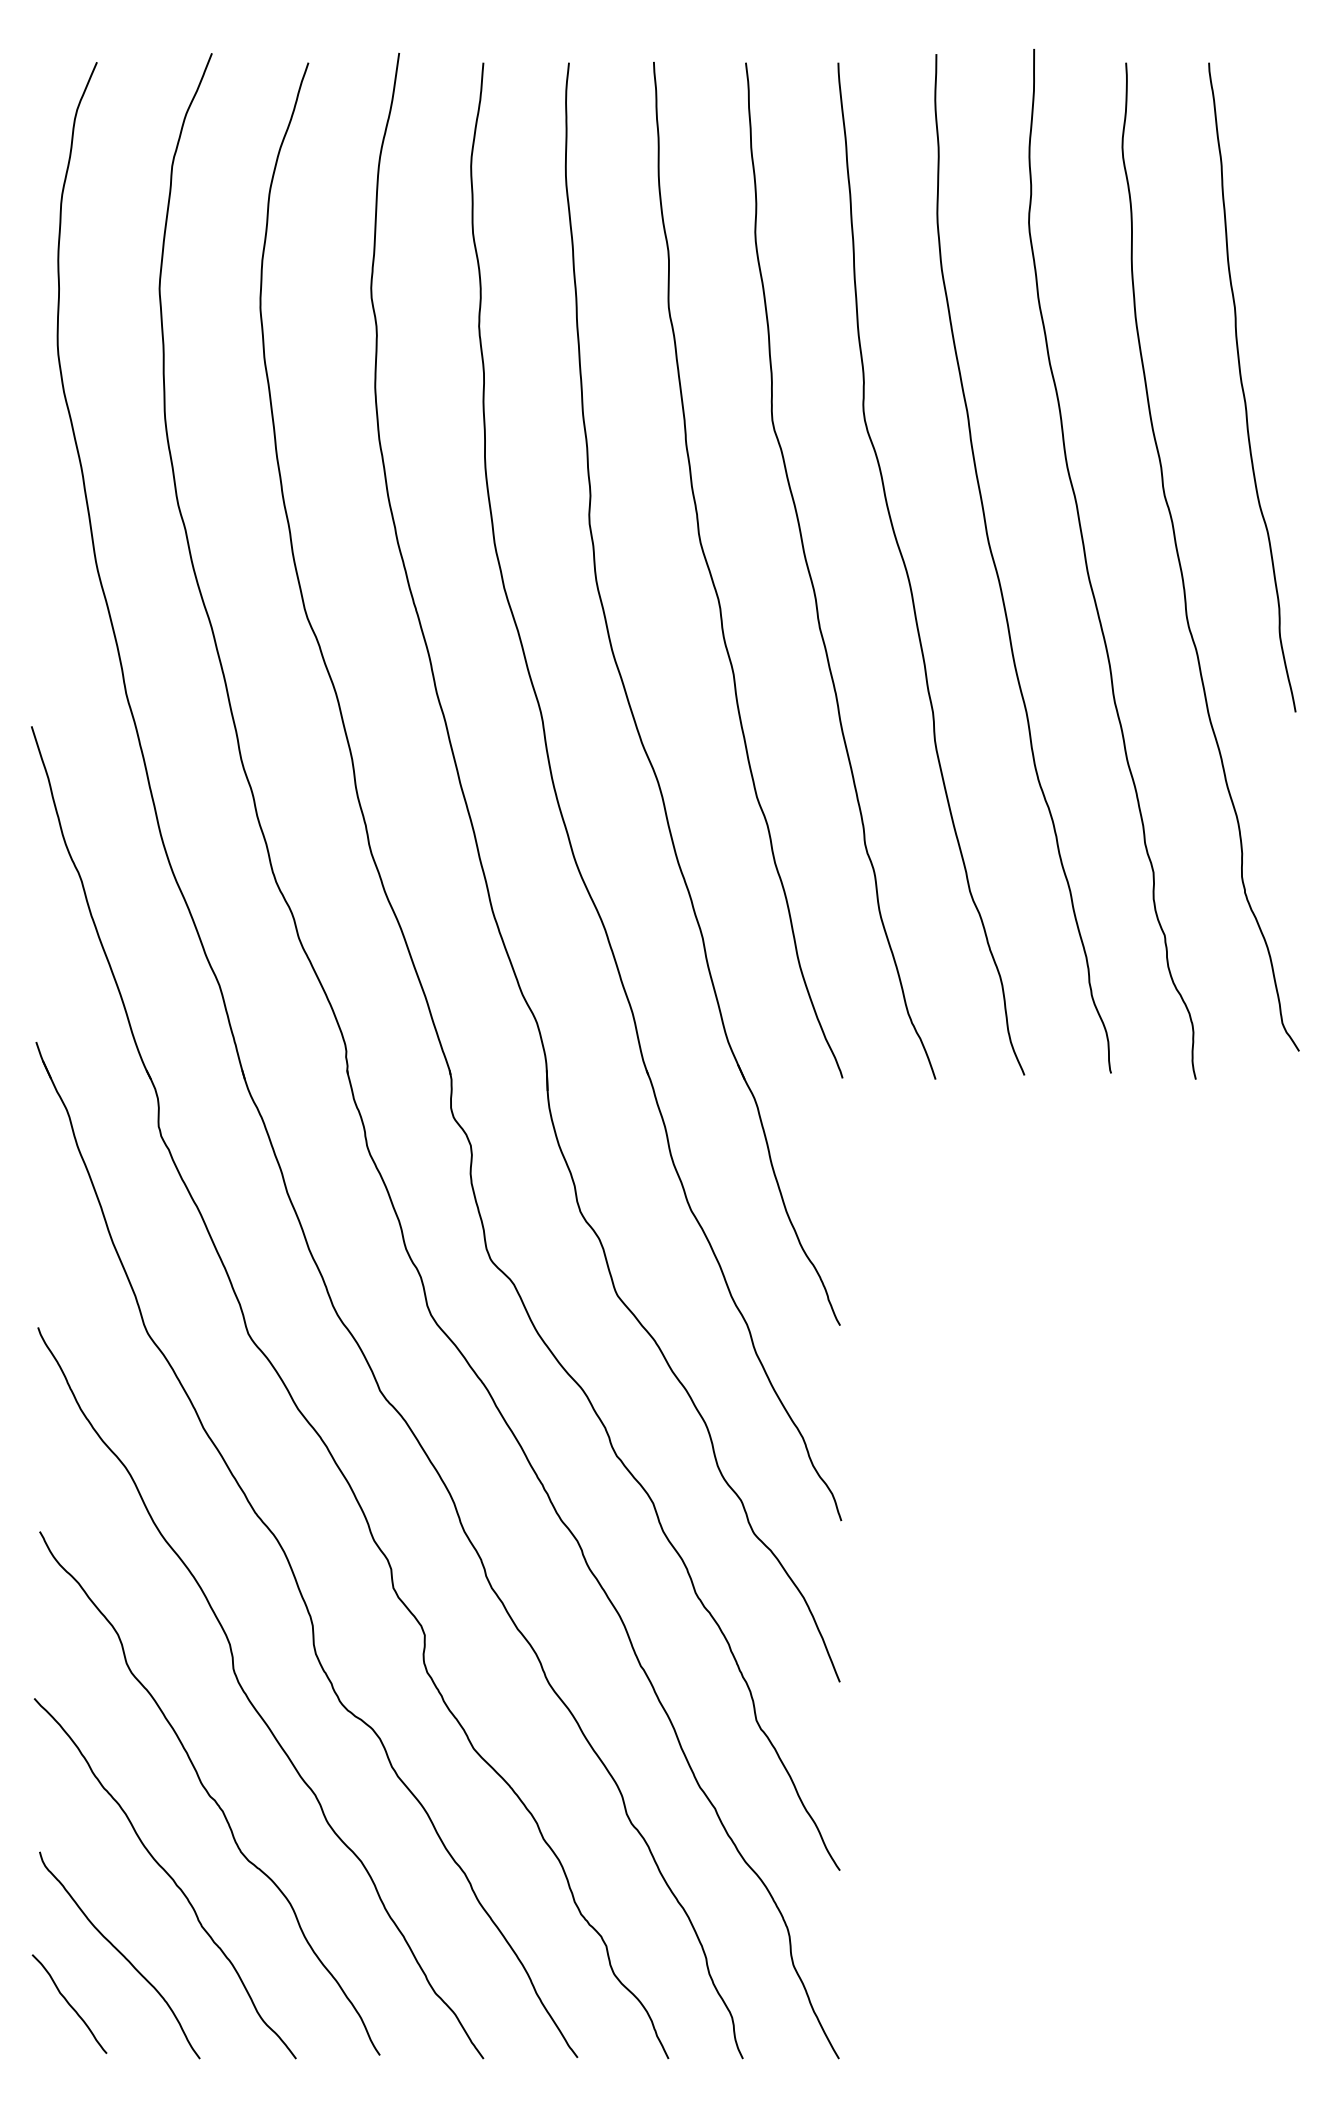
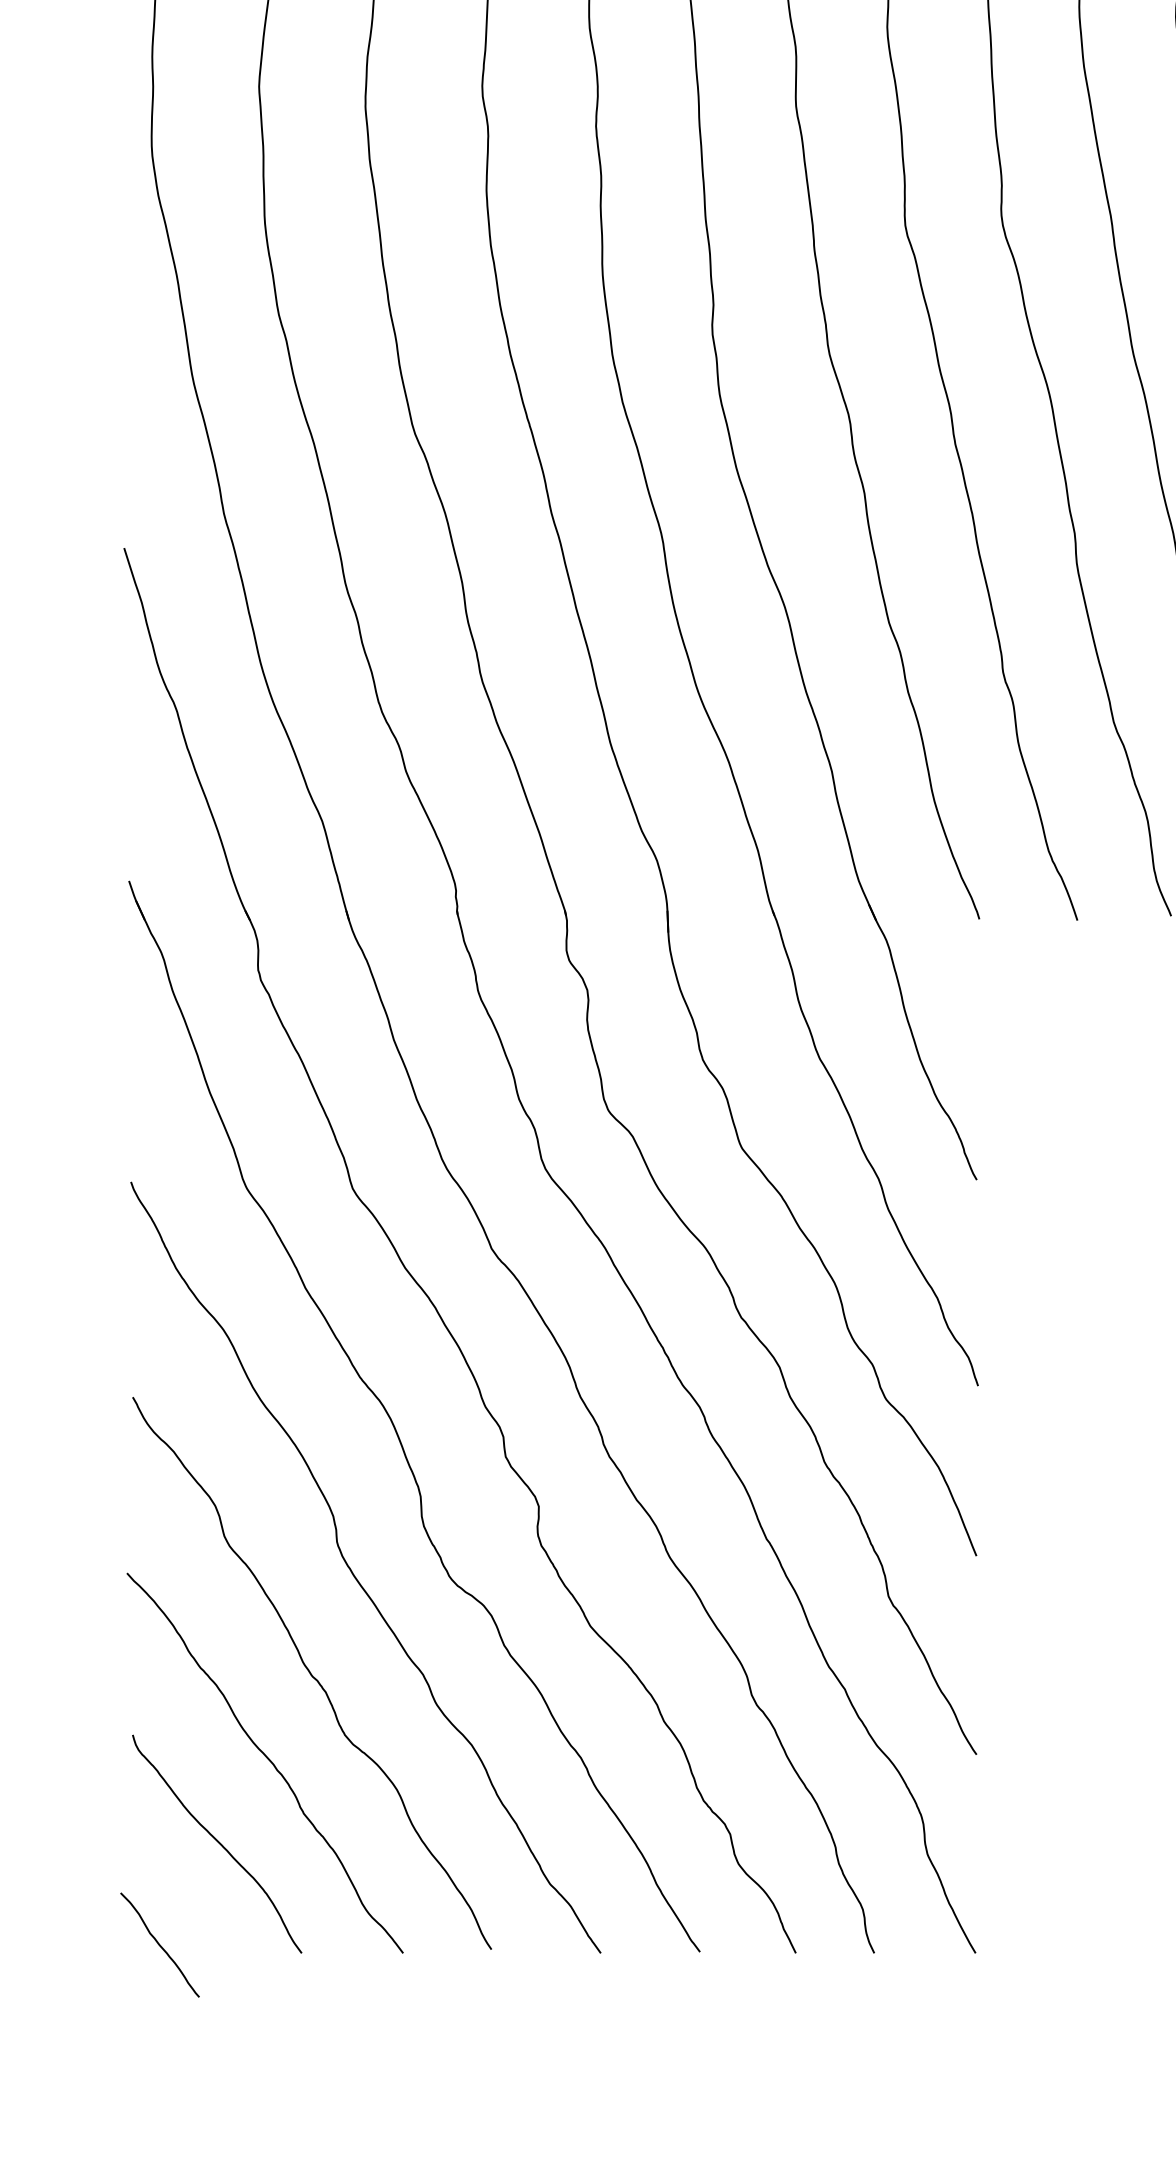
curve: (69, 2003) -> (159, 1944), moved

